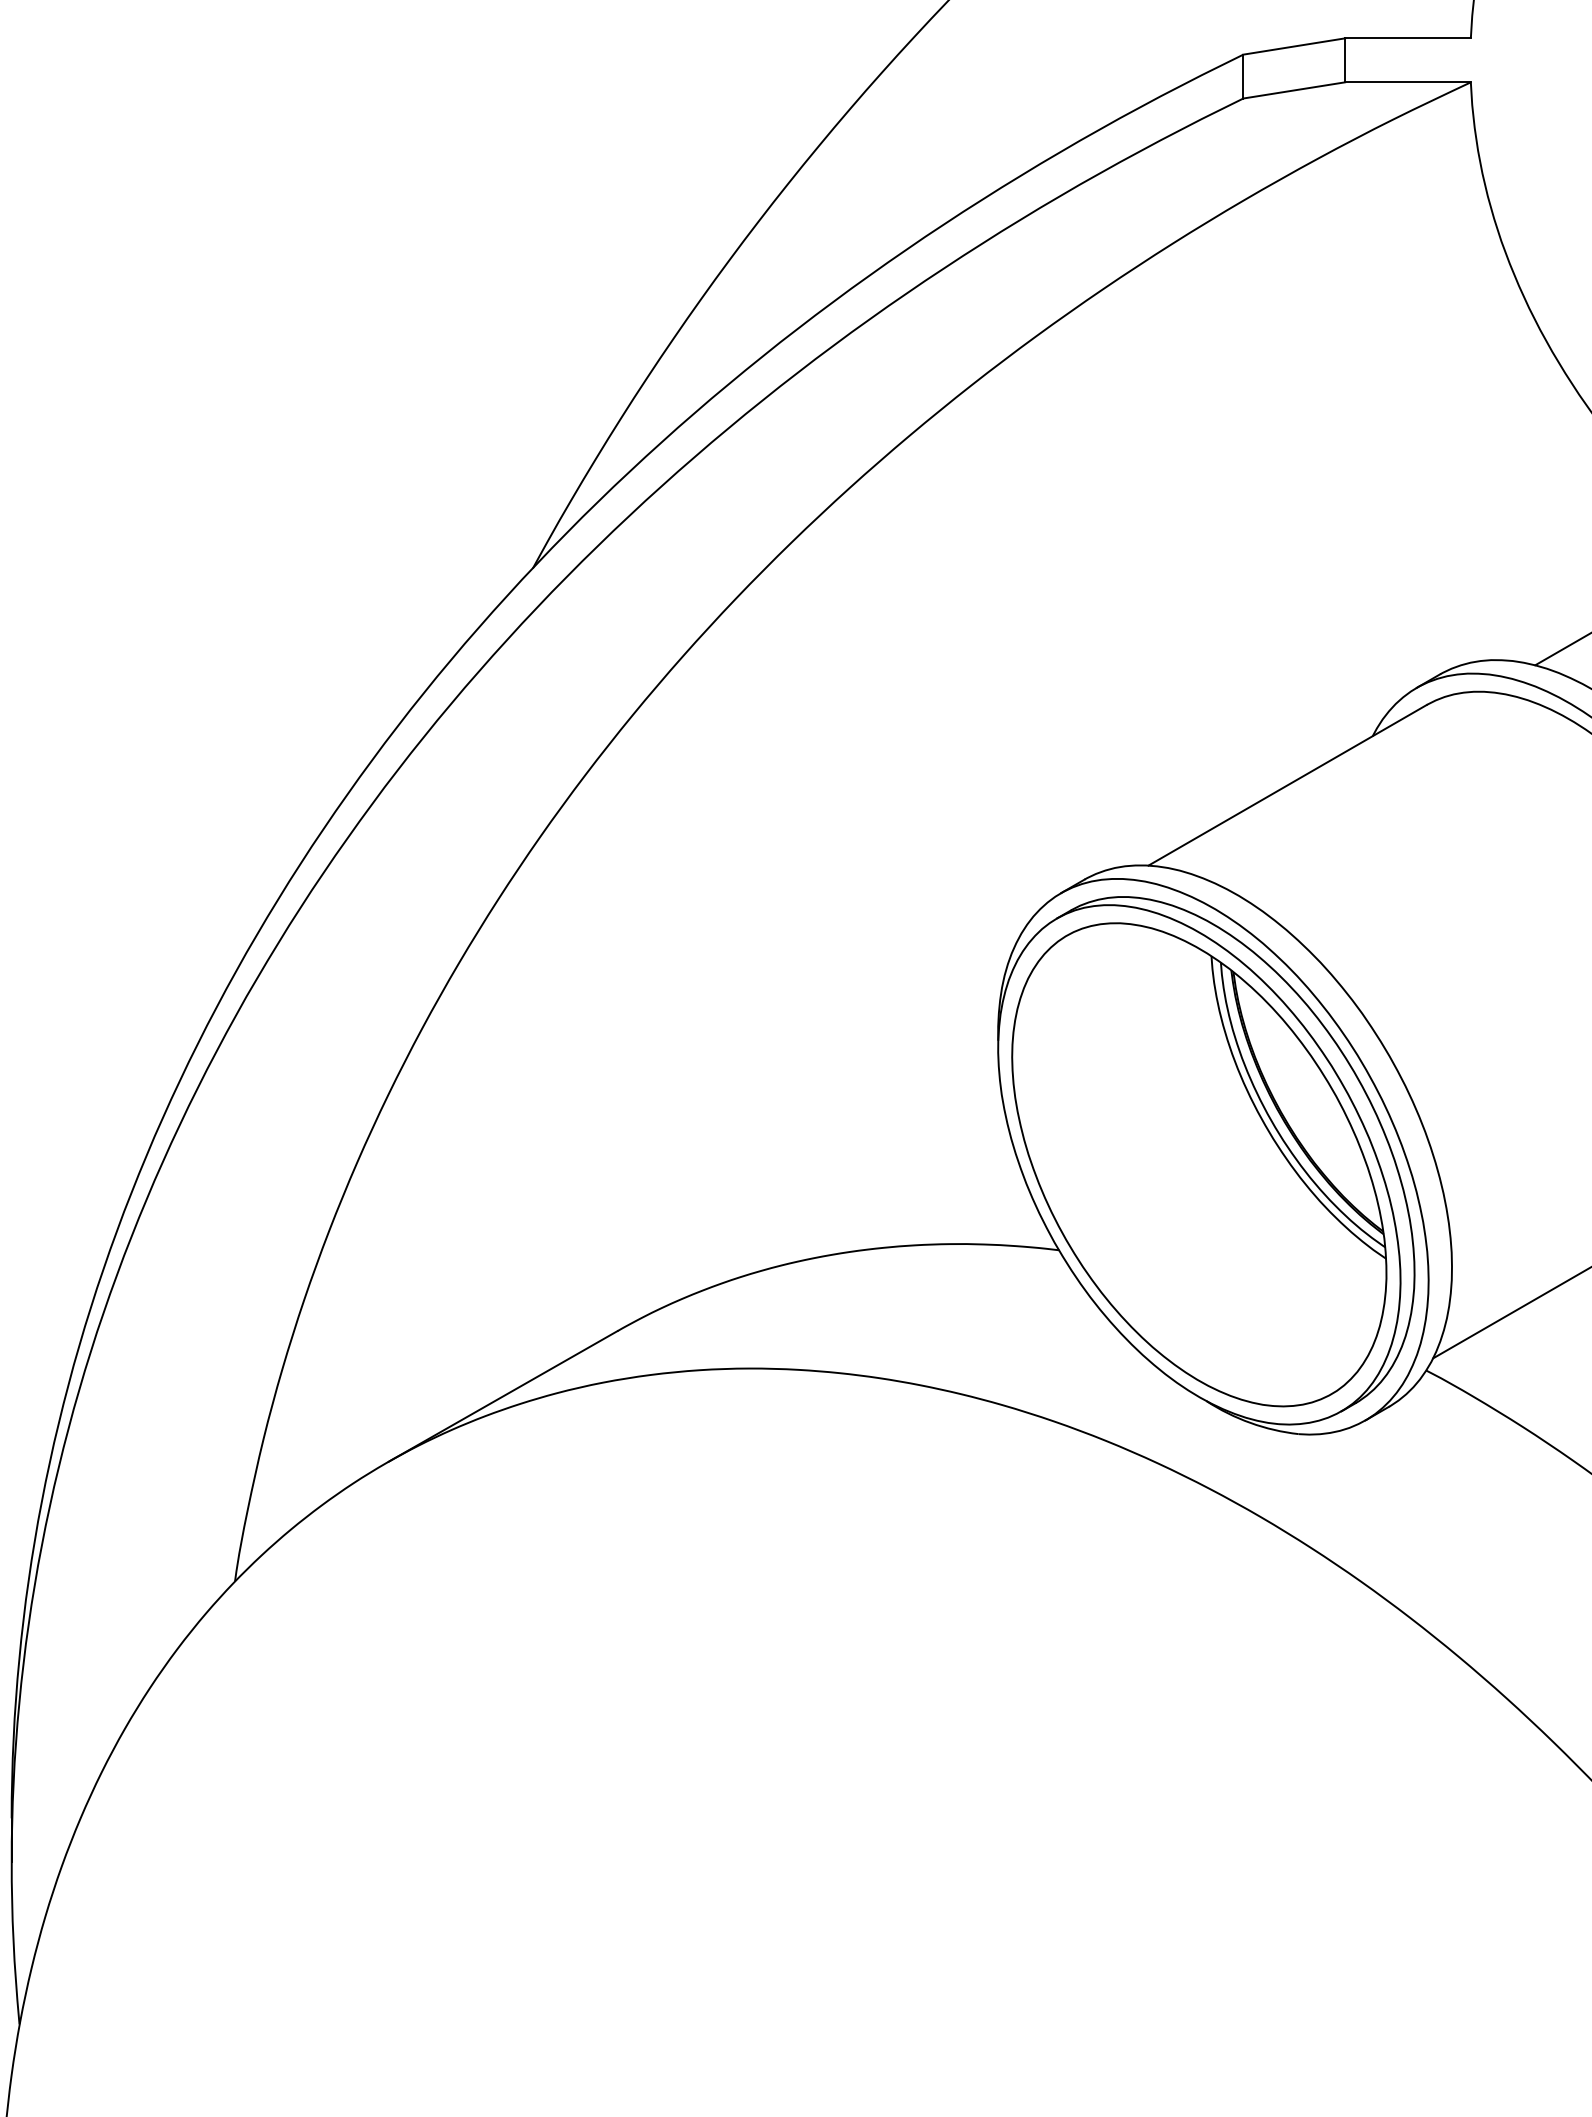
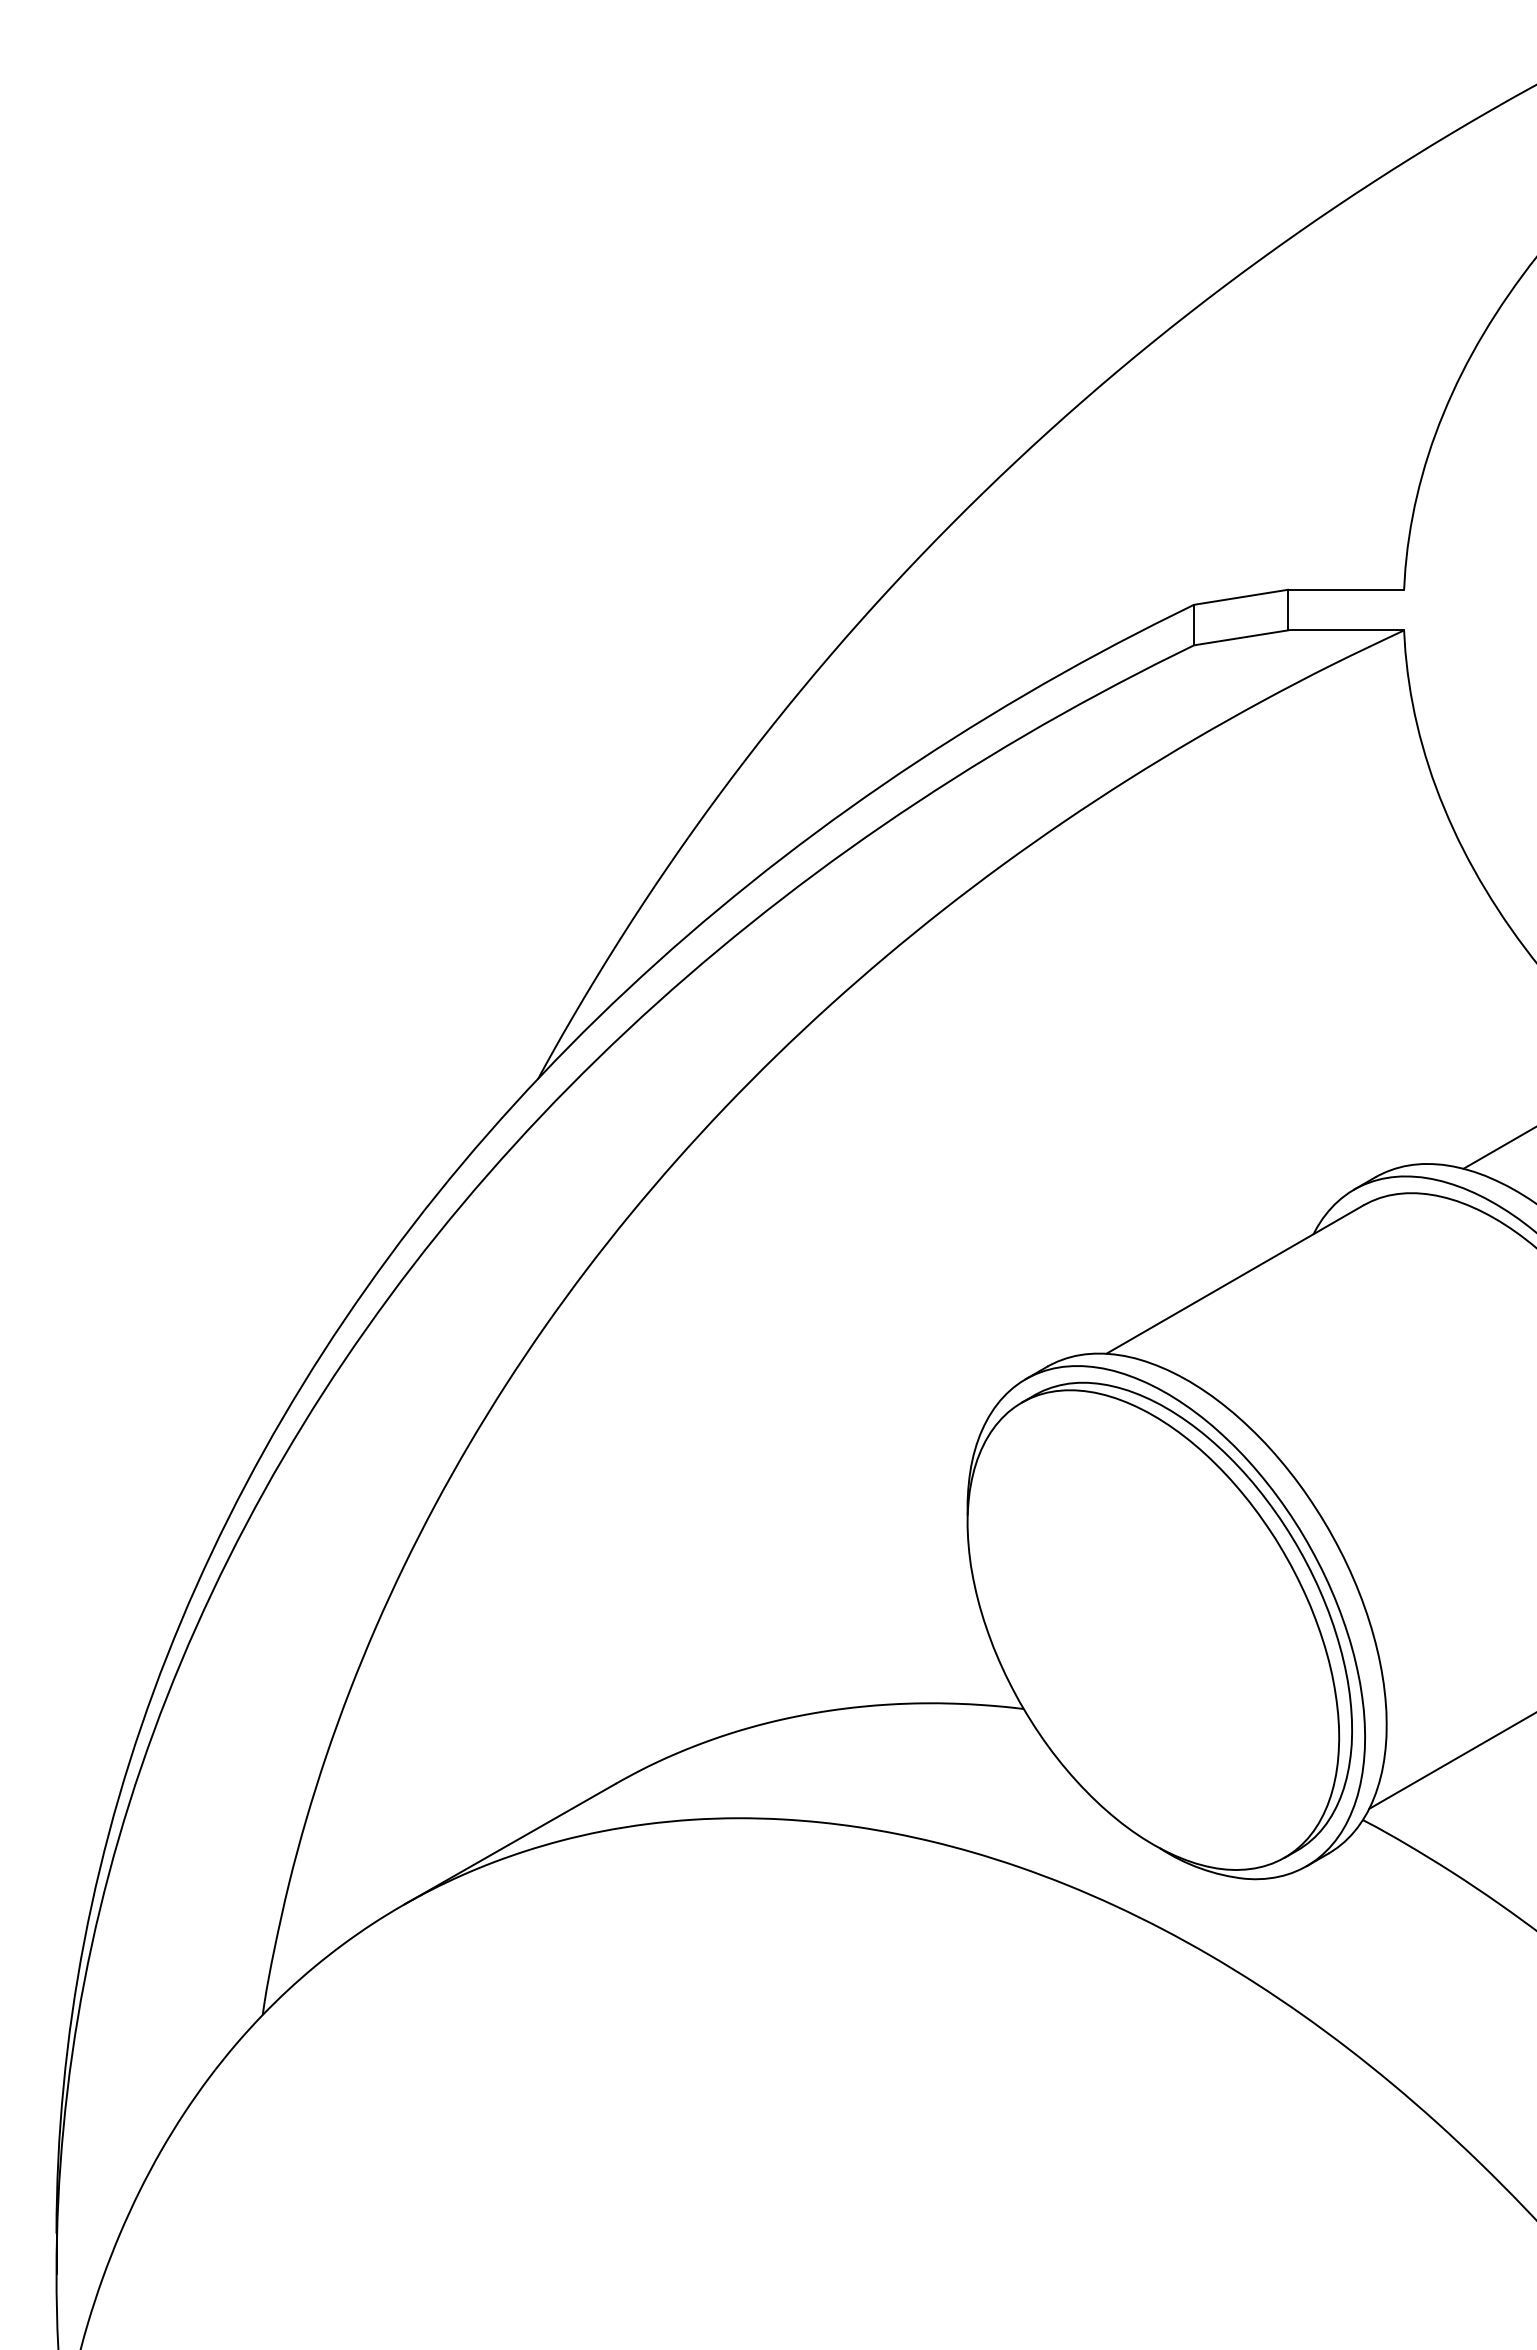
part: (1199, 1165) -> (1153, 1630), removed

